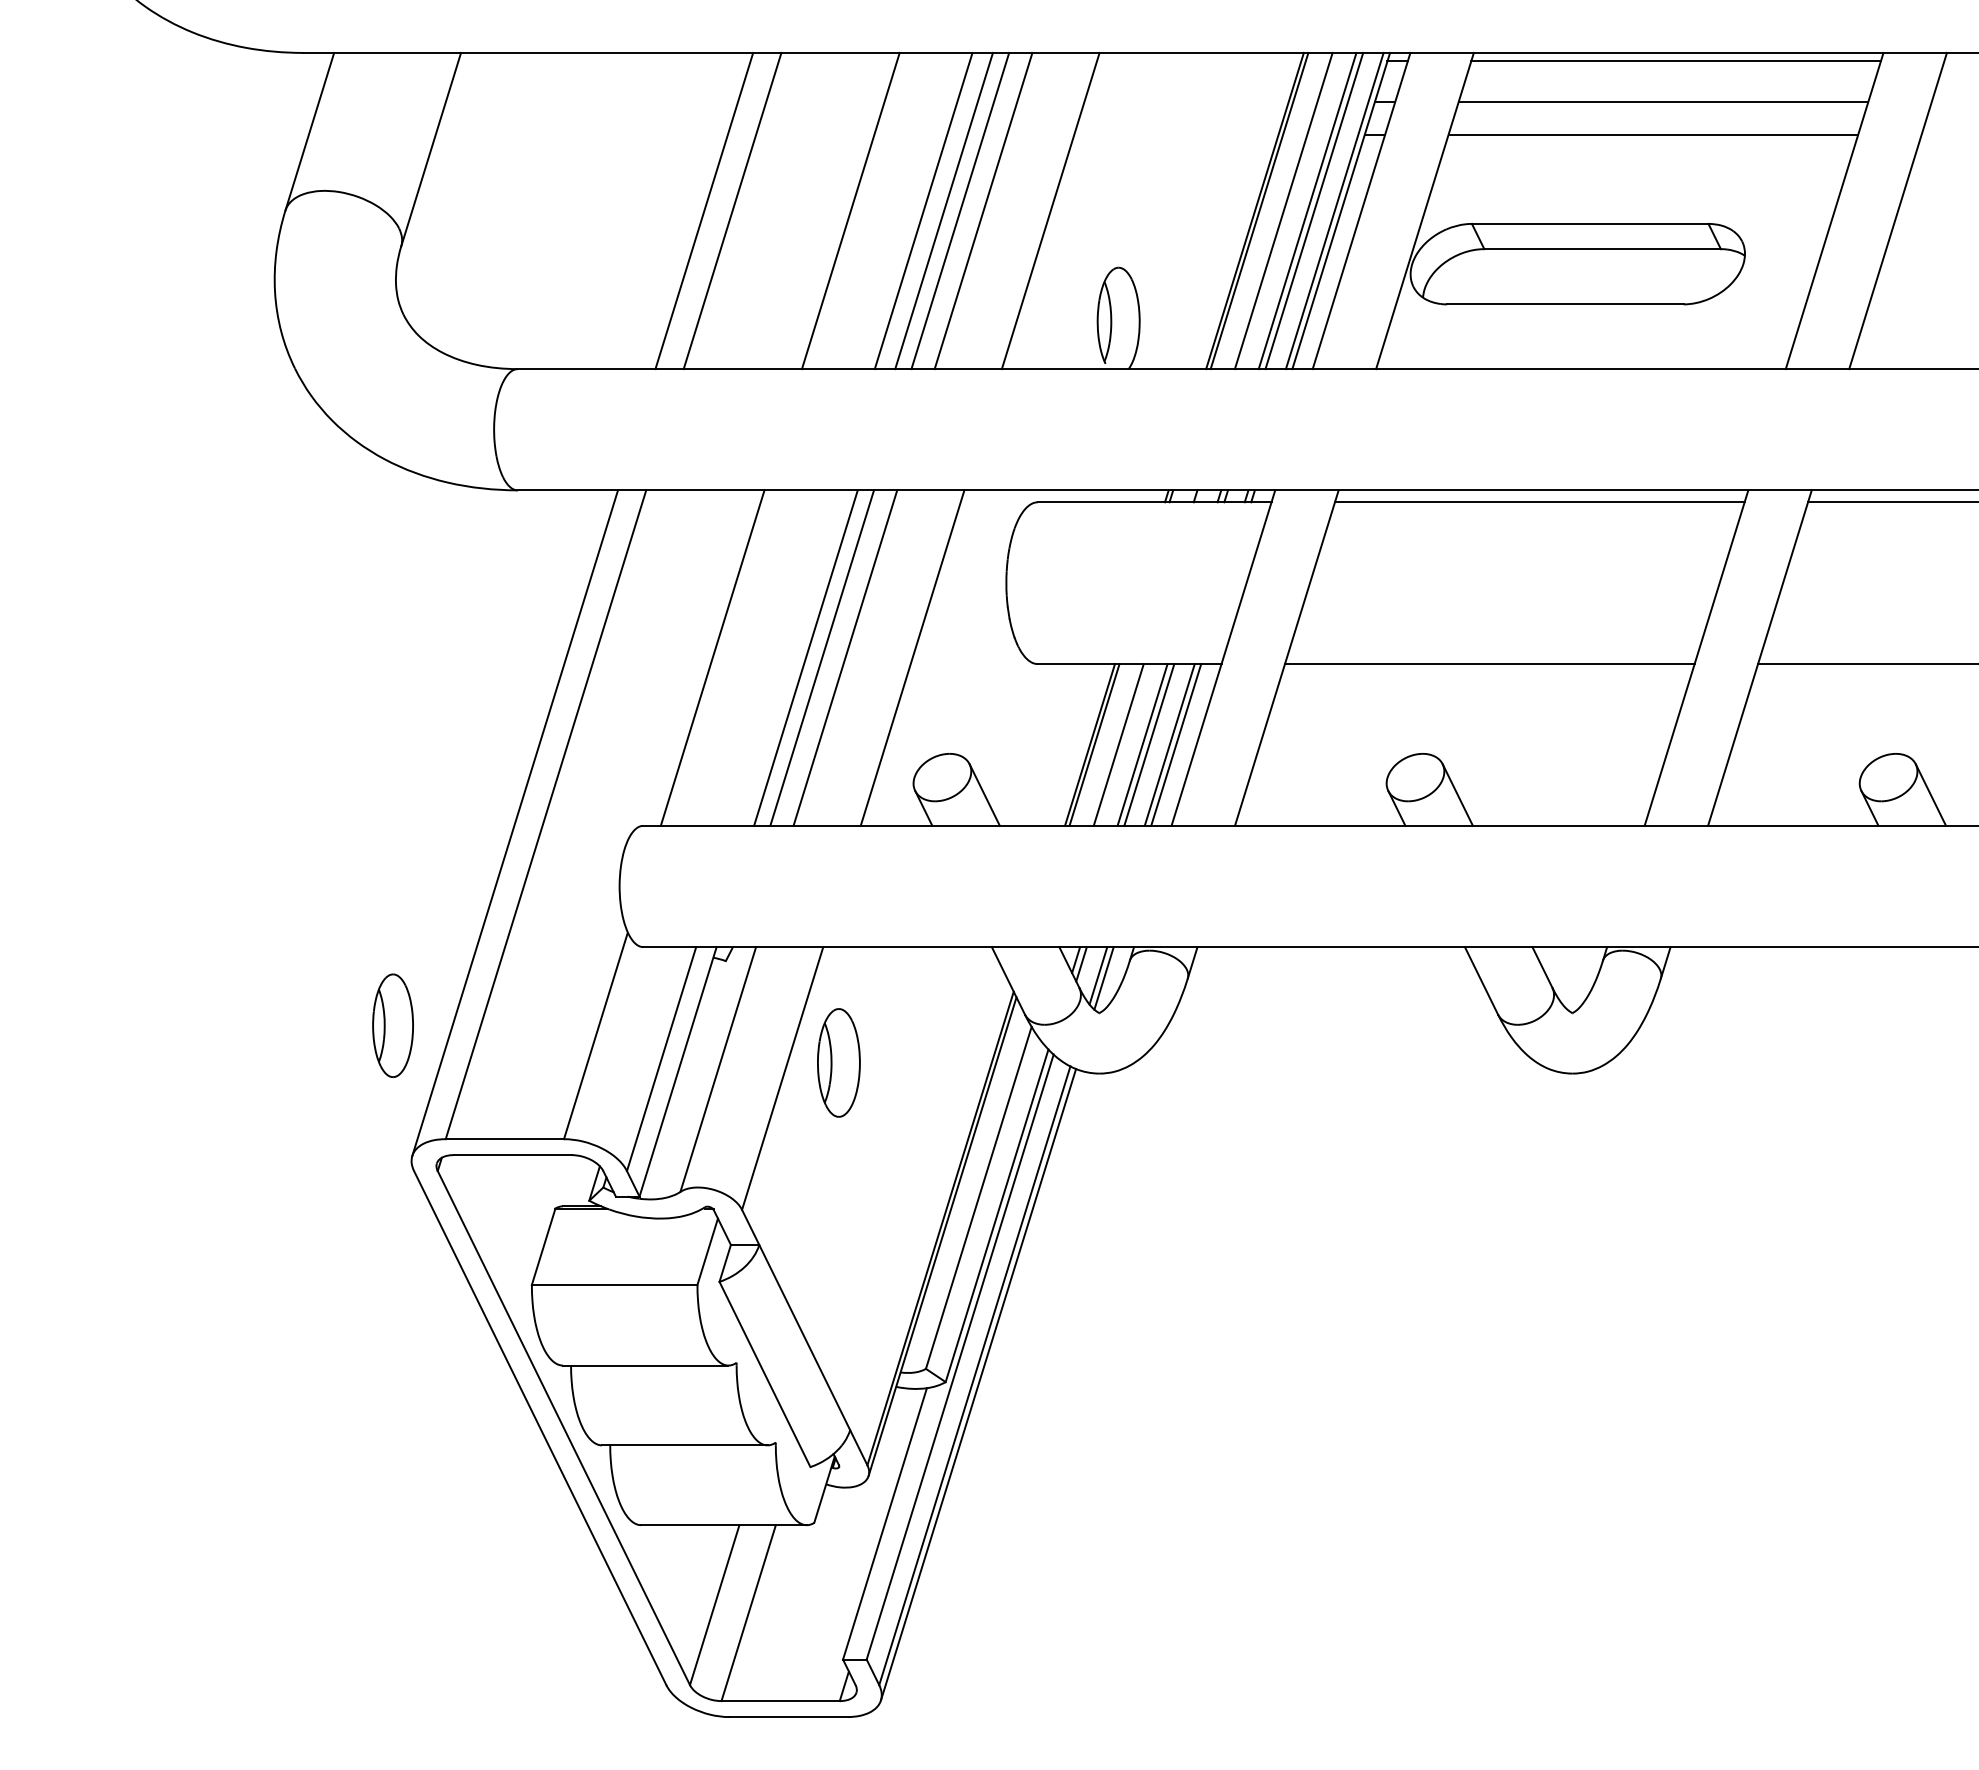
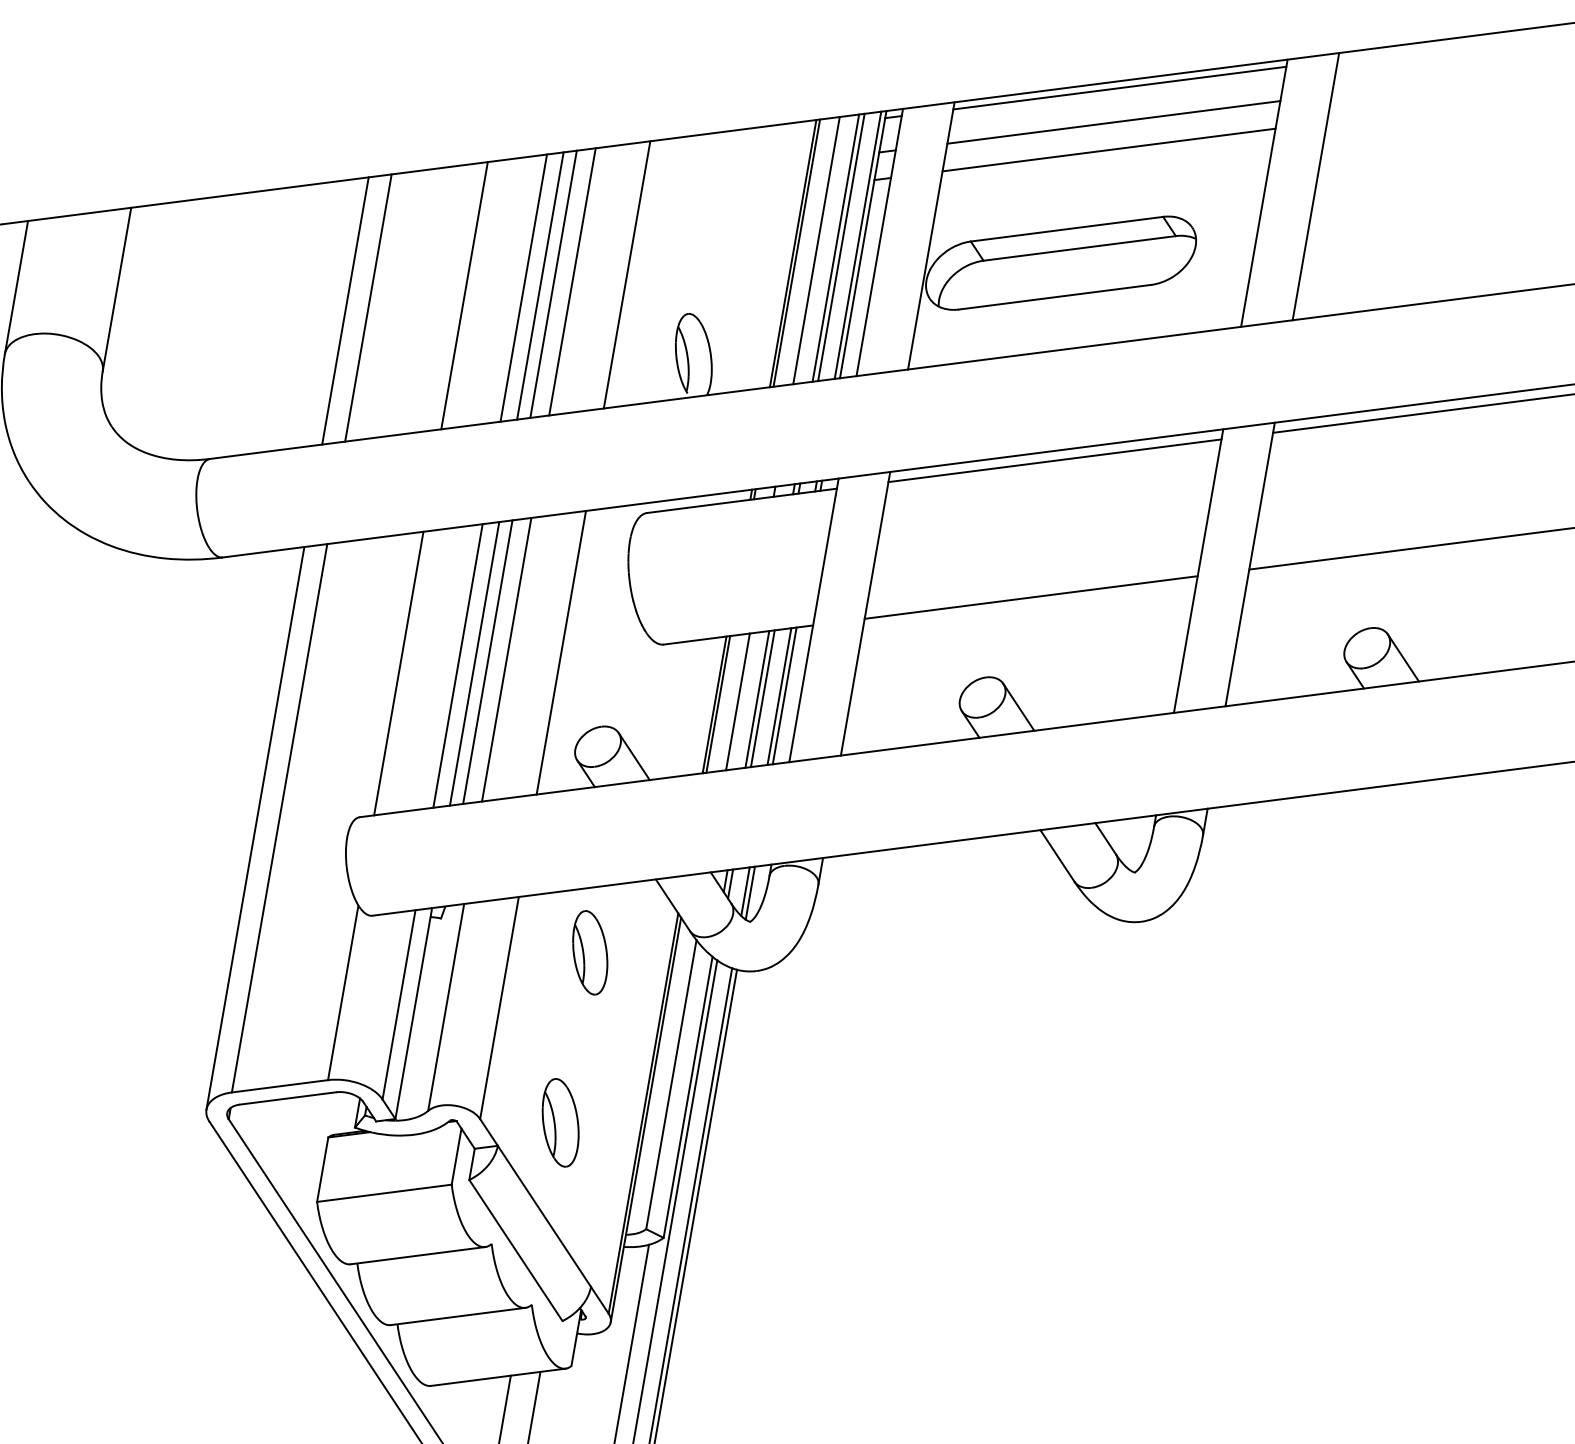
line: (785, 657) -> (457, 665), added
part: (392, 1025) -> (589, 952), moved
part: (838, 1062) -> (560, 1122), moved

